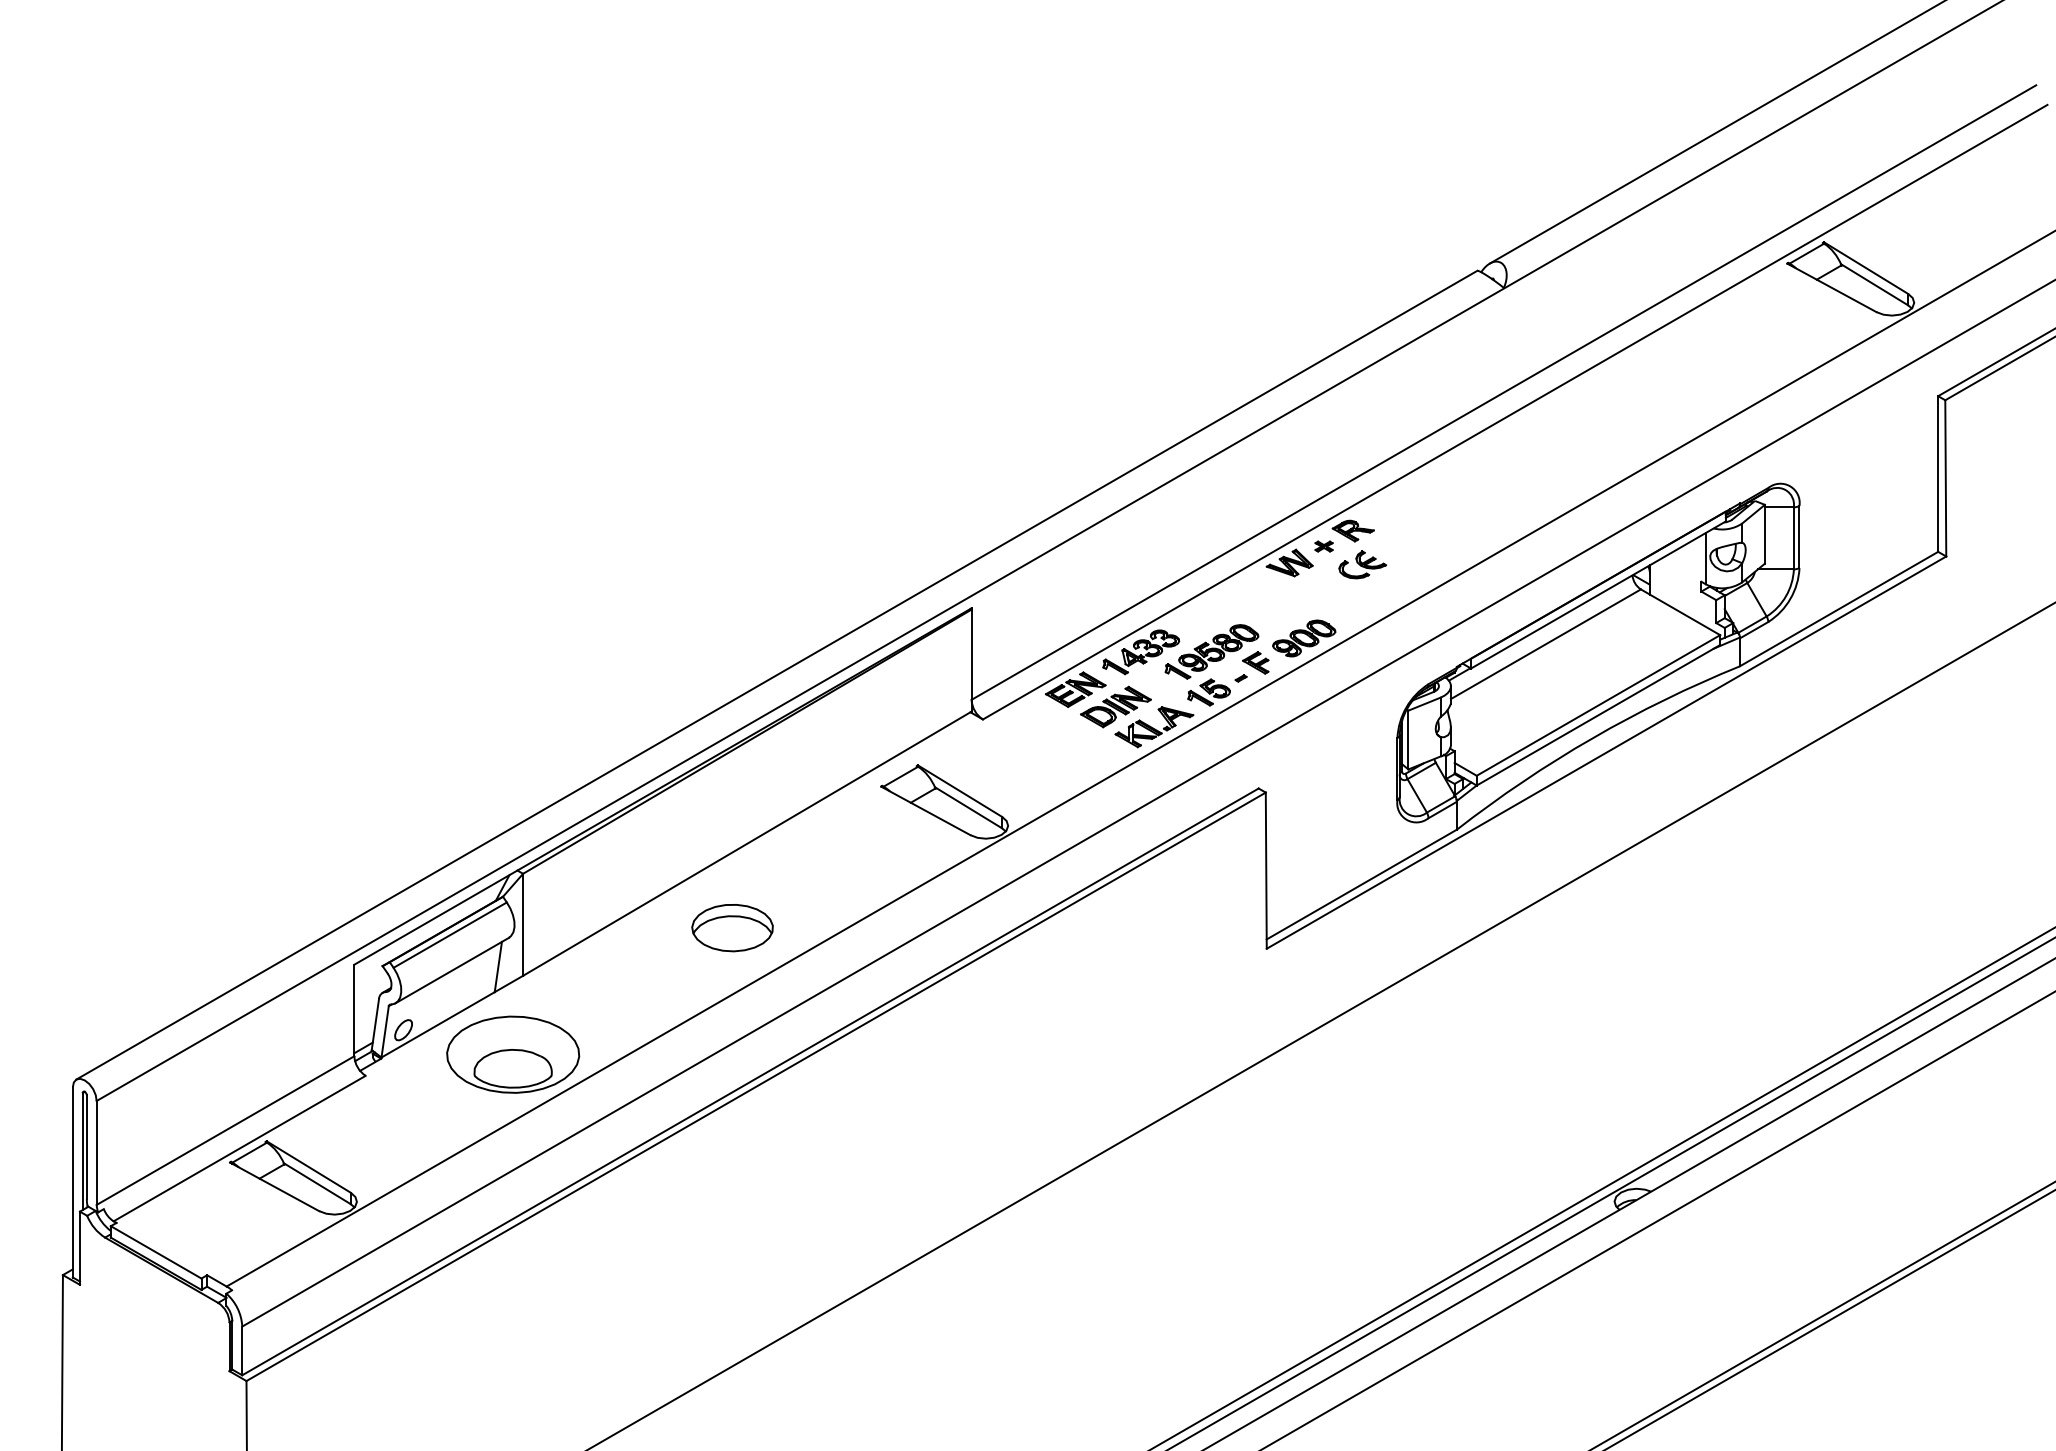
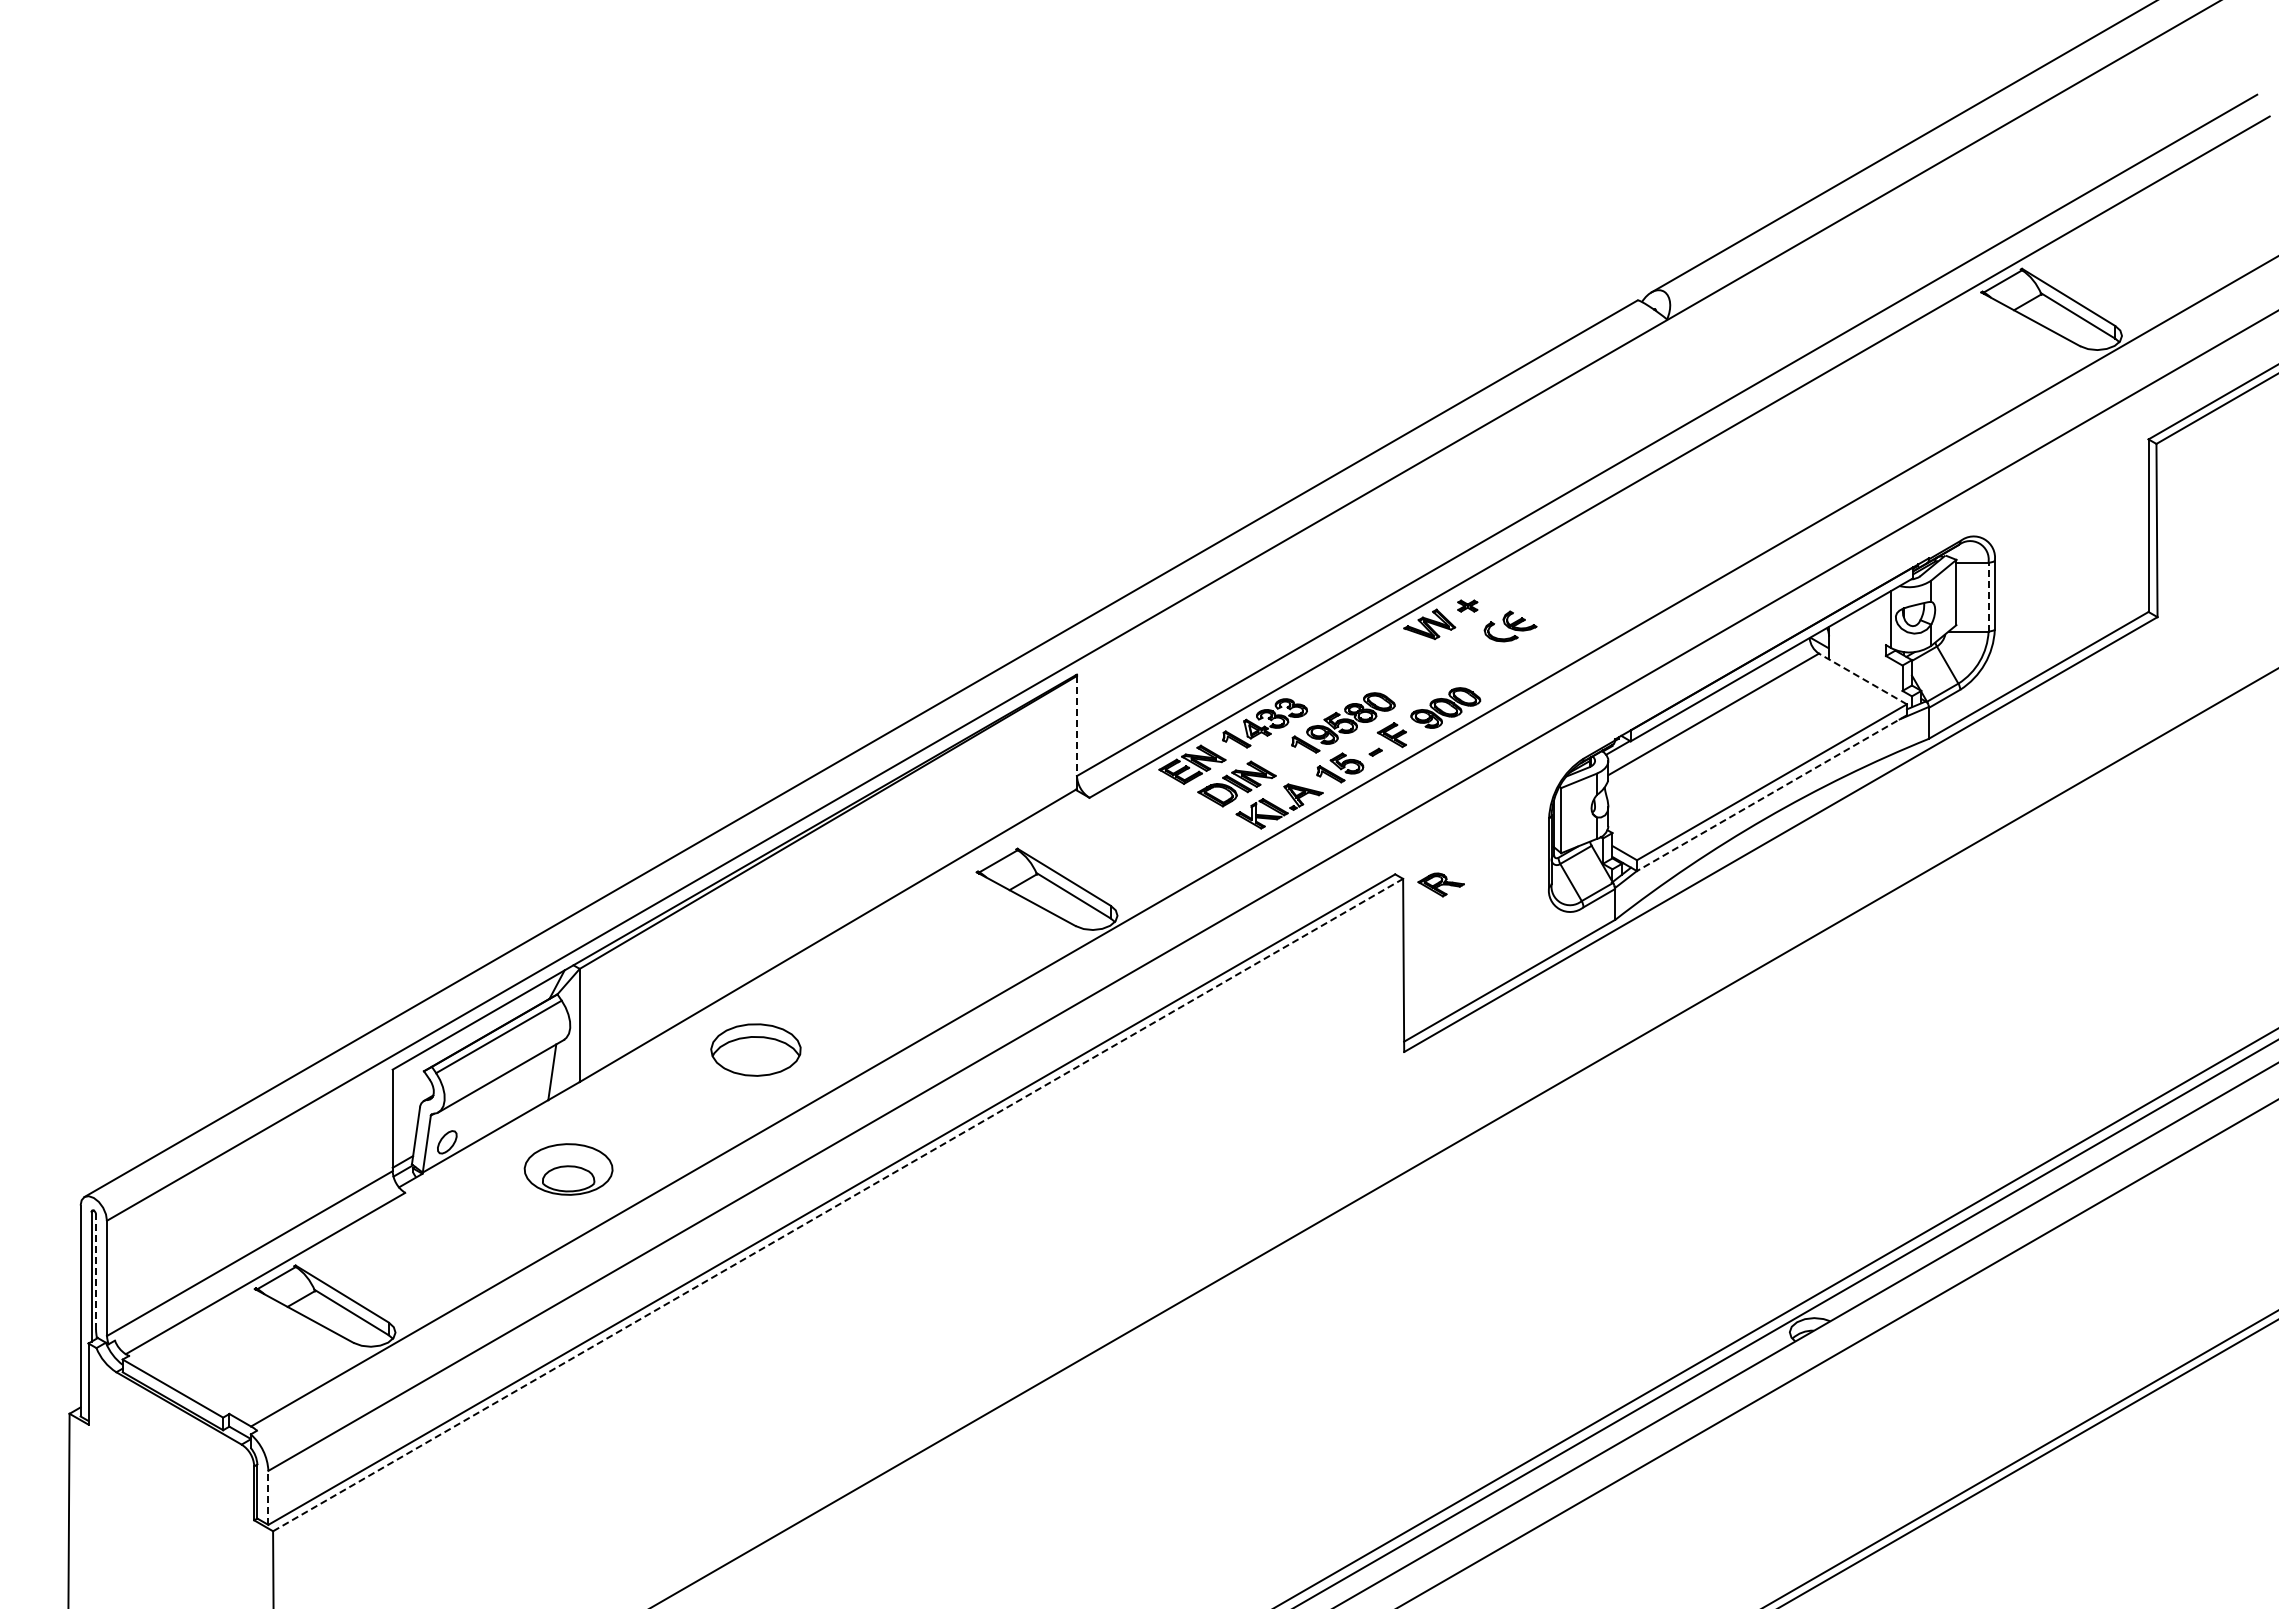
part: (1352, 530) -> (1440, 884), moved
line: (1793, 537) -> (1988, 596), solid -> dashed
line: (1680, 611) -> (1862, 678), solid -> dashed
line: (971, 655) -> (1076, 726), solid -> dashed
line: (1598, 715) -> (1771, 793), solid -> dashed
part: (732, 927) -> (755, 1049), moved
part: (512, 1054) -> (568, 1169), size x0.6
line: (756, 1086) -> (838, 1204), solid -> dashed
line: (87, 1147) -> (96, 1272), solid -> dashed
line: (242, 1350) -> (268, 1497), solid -> dashed

